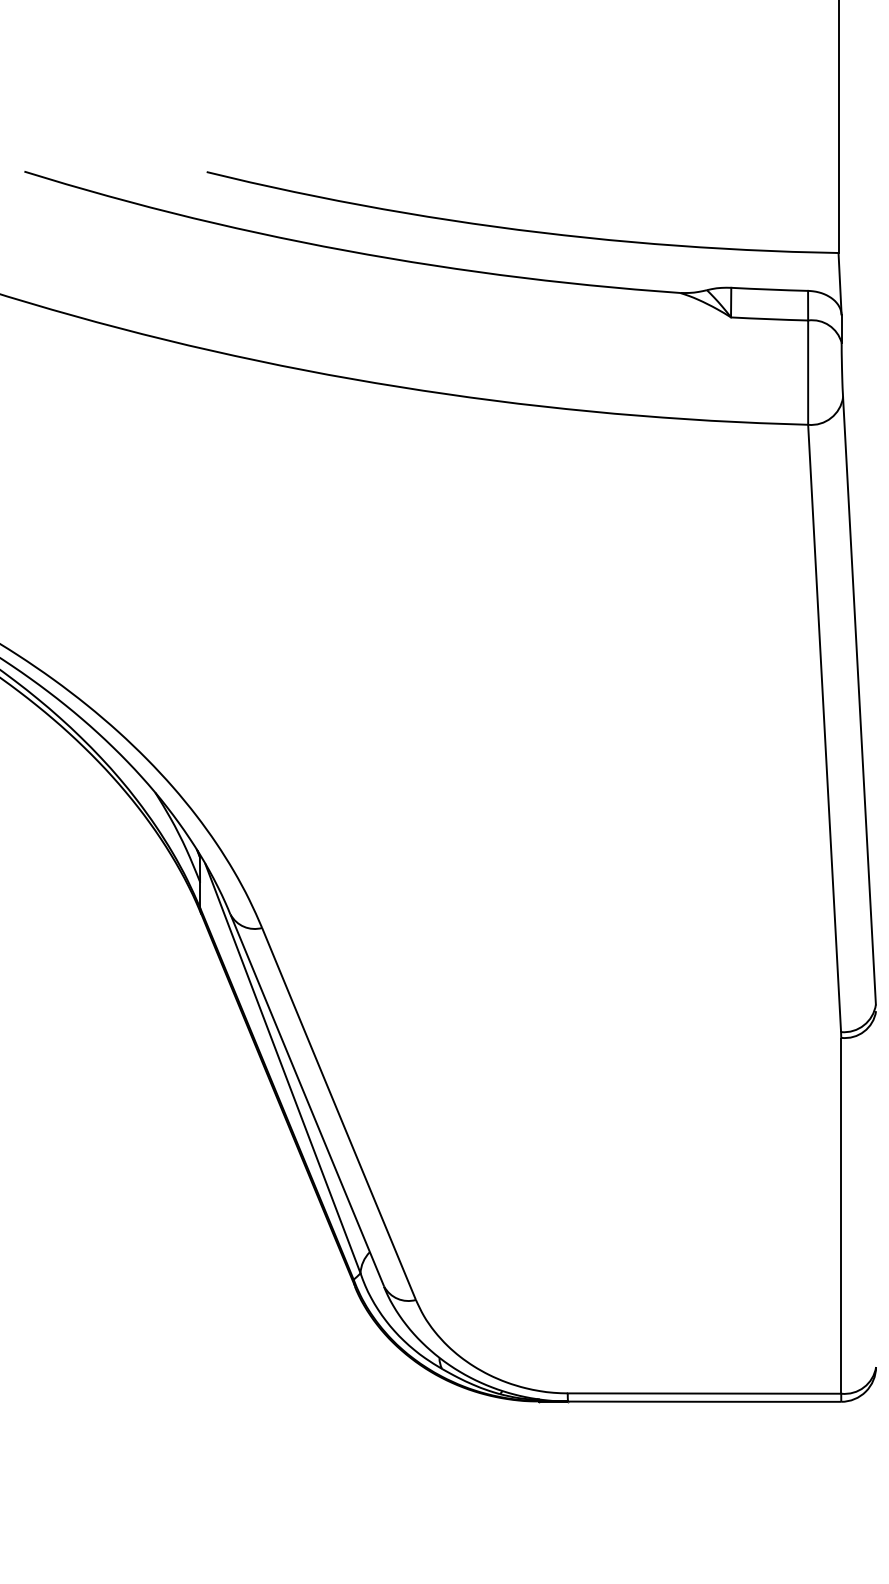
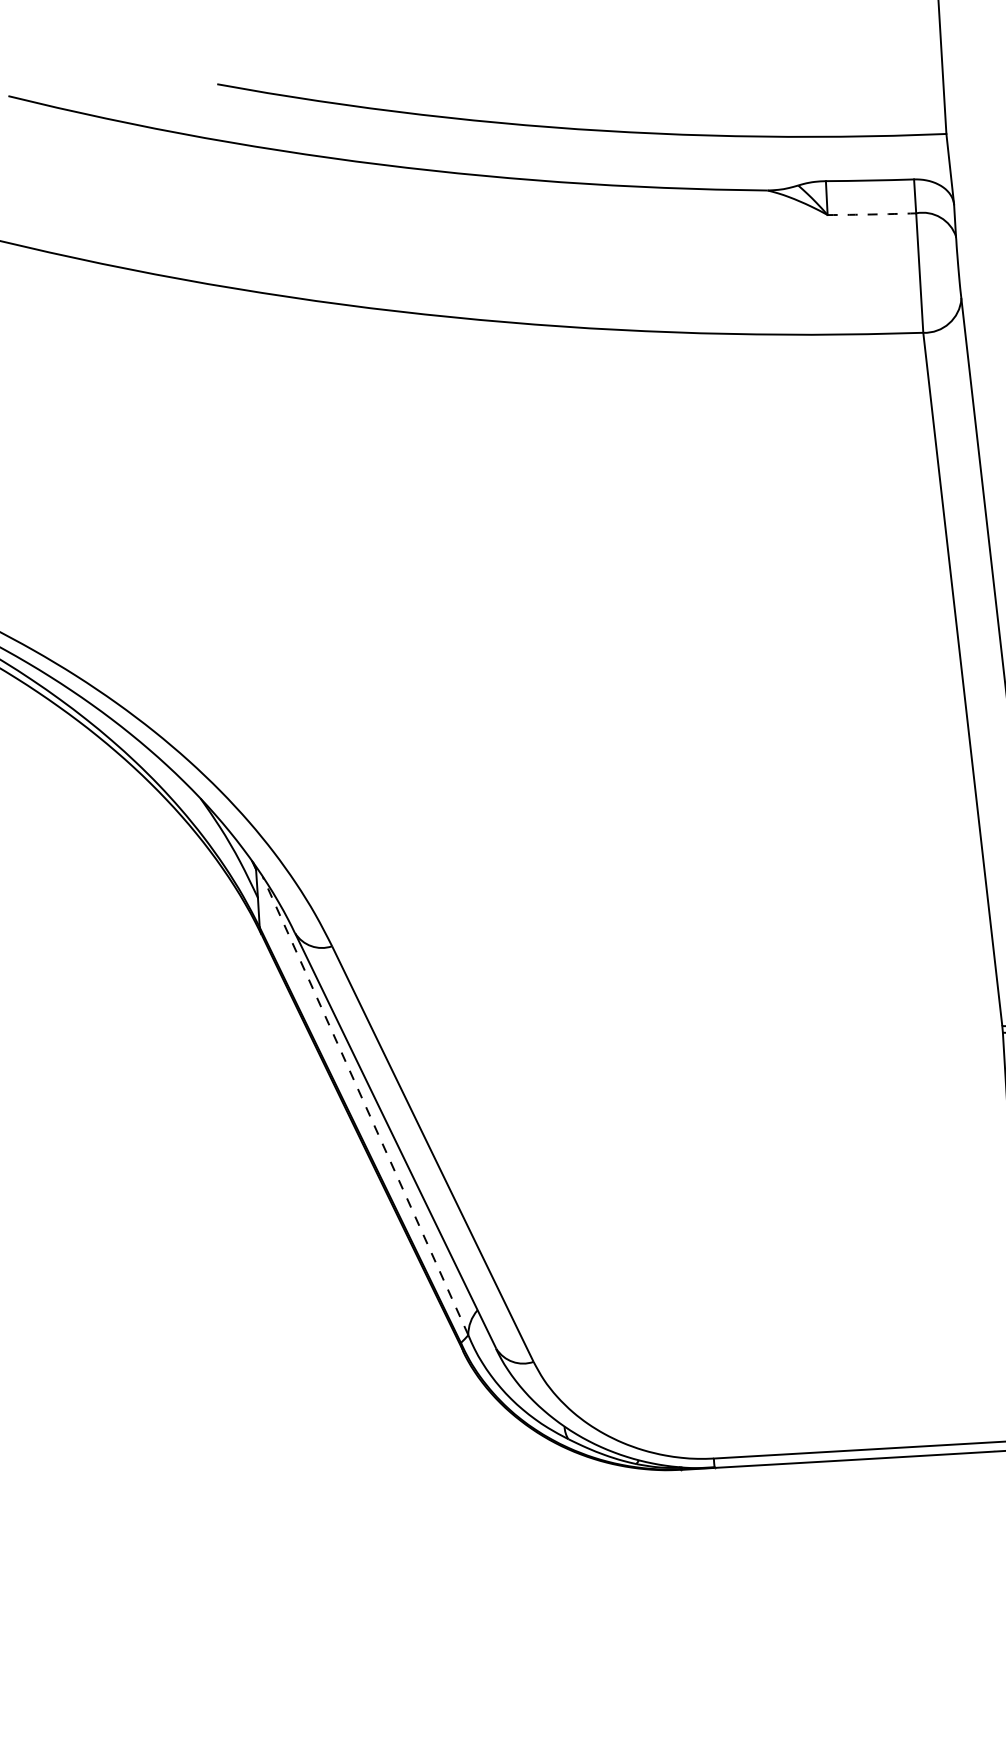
arc: (769, 319) -> (871, 214), solid -> dashed
line: (282, 1068) -> (365, 1105), solid -> dashed

